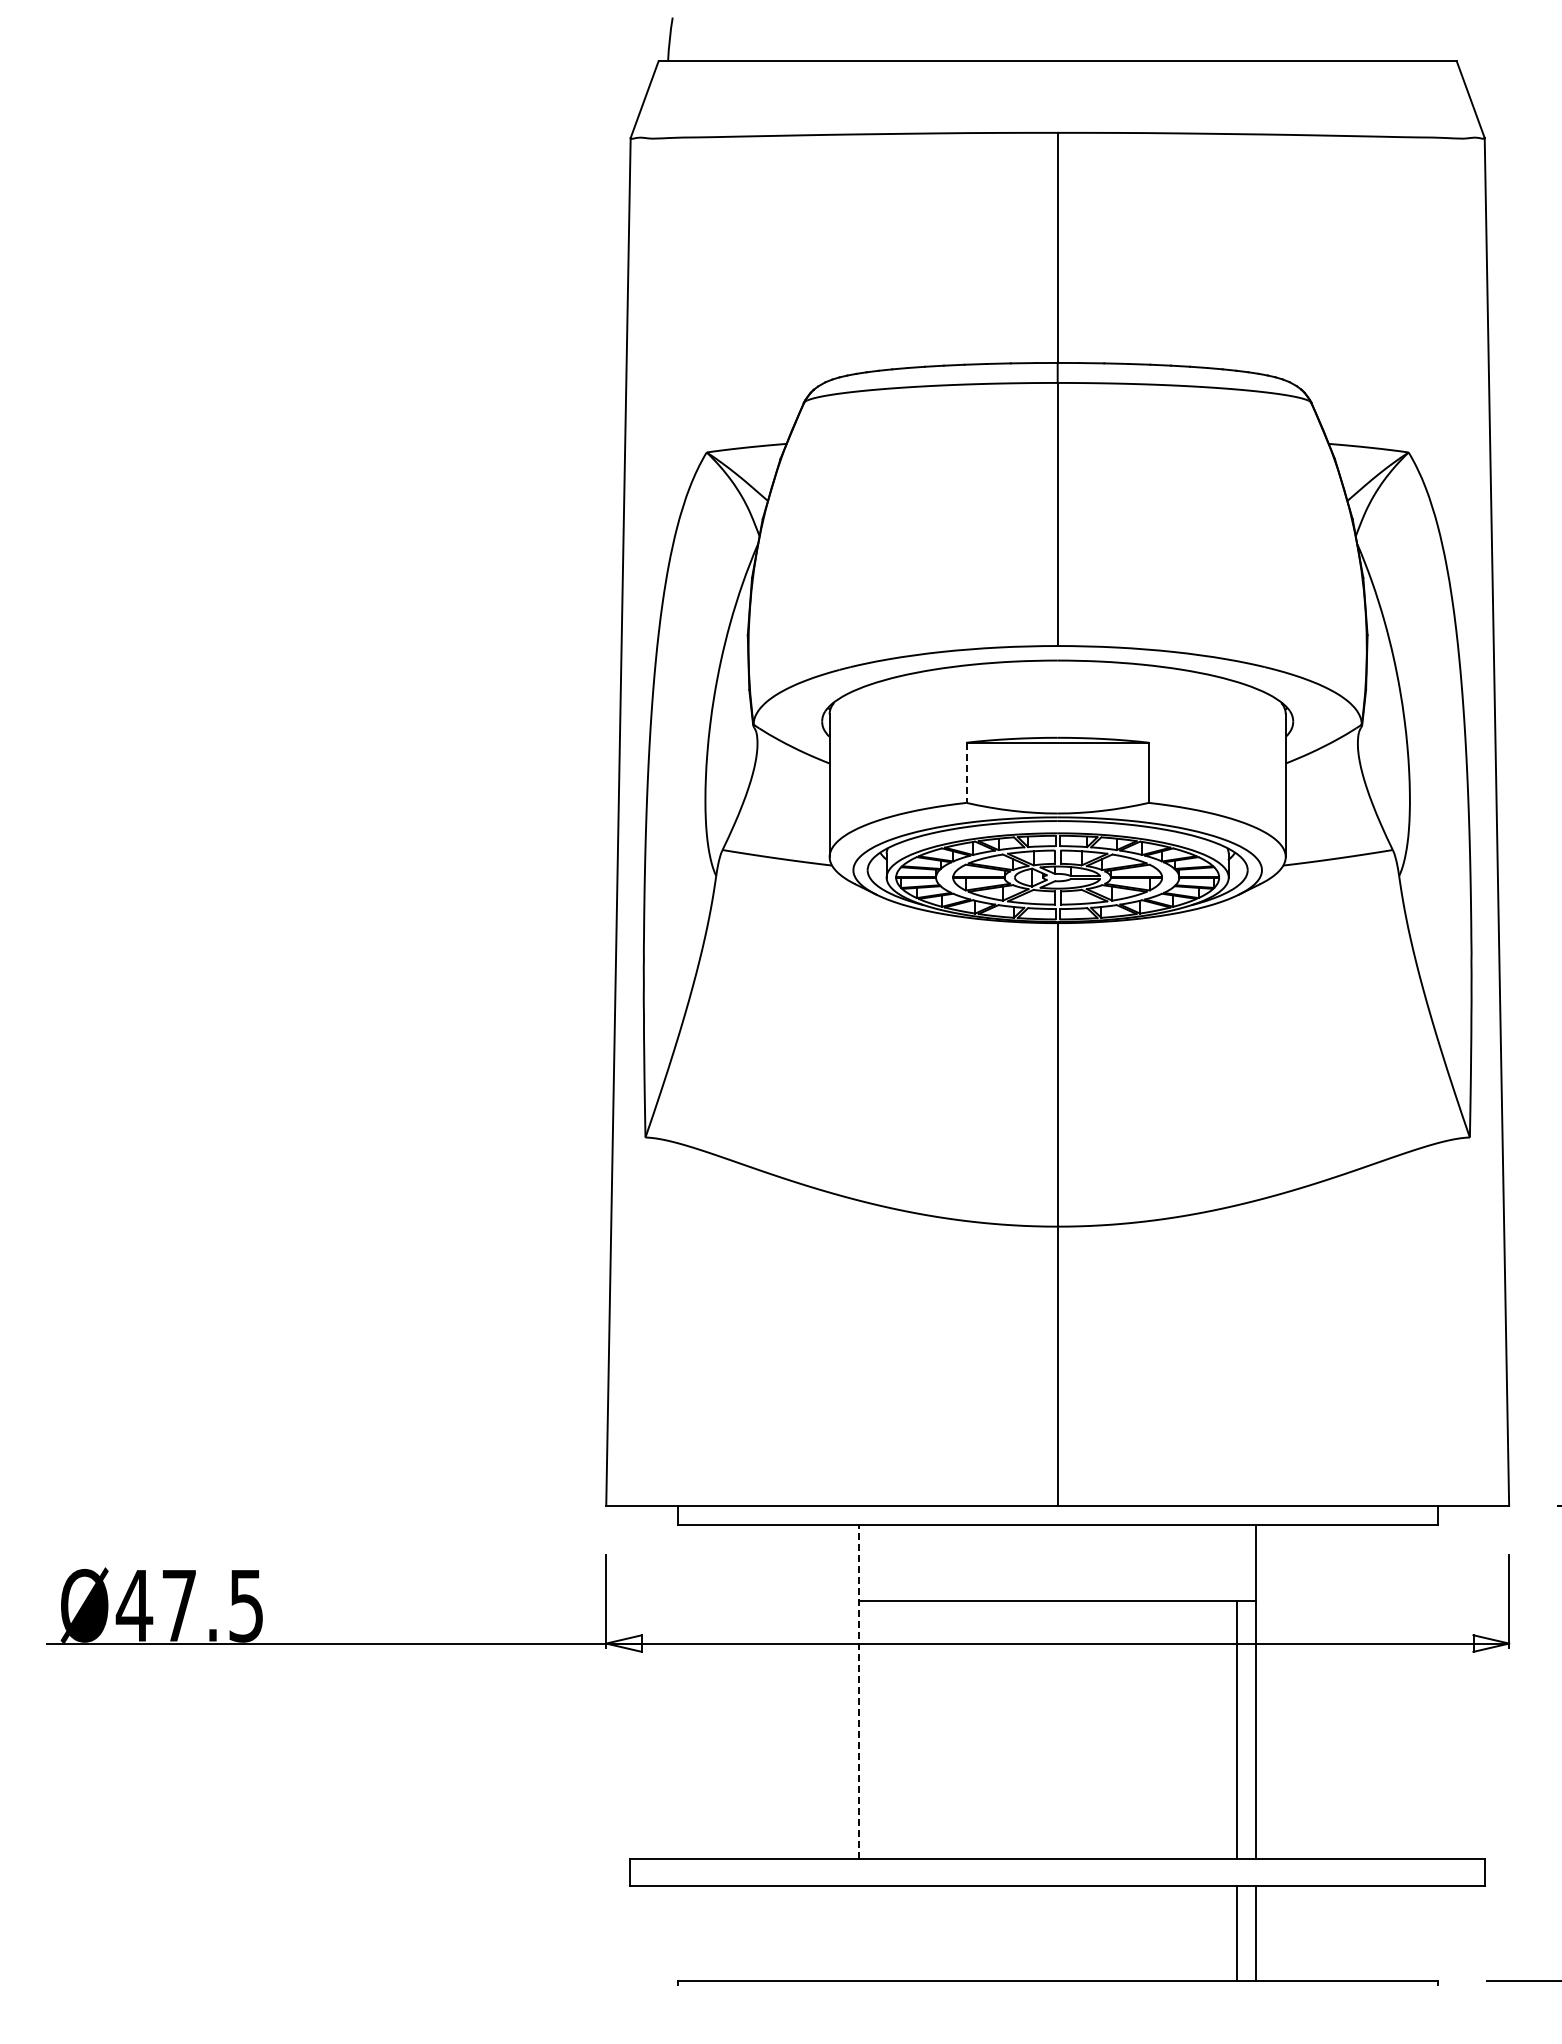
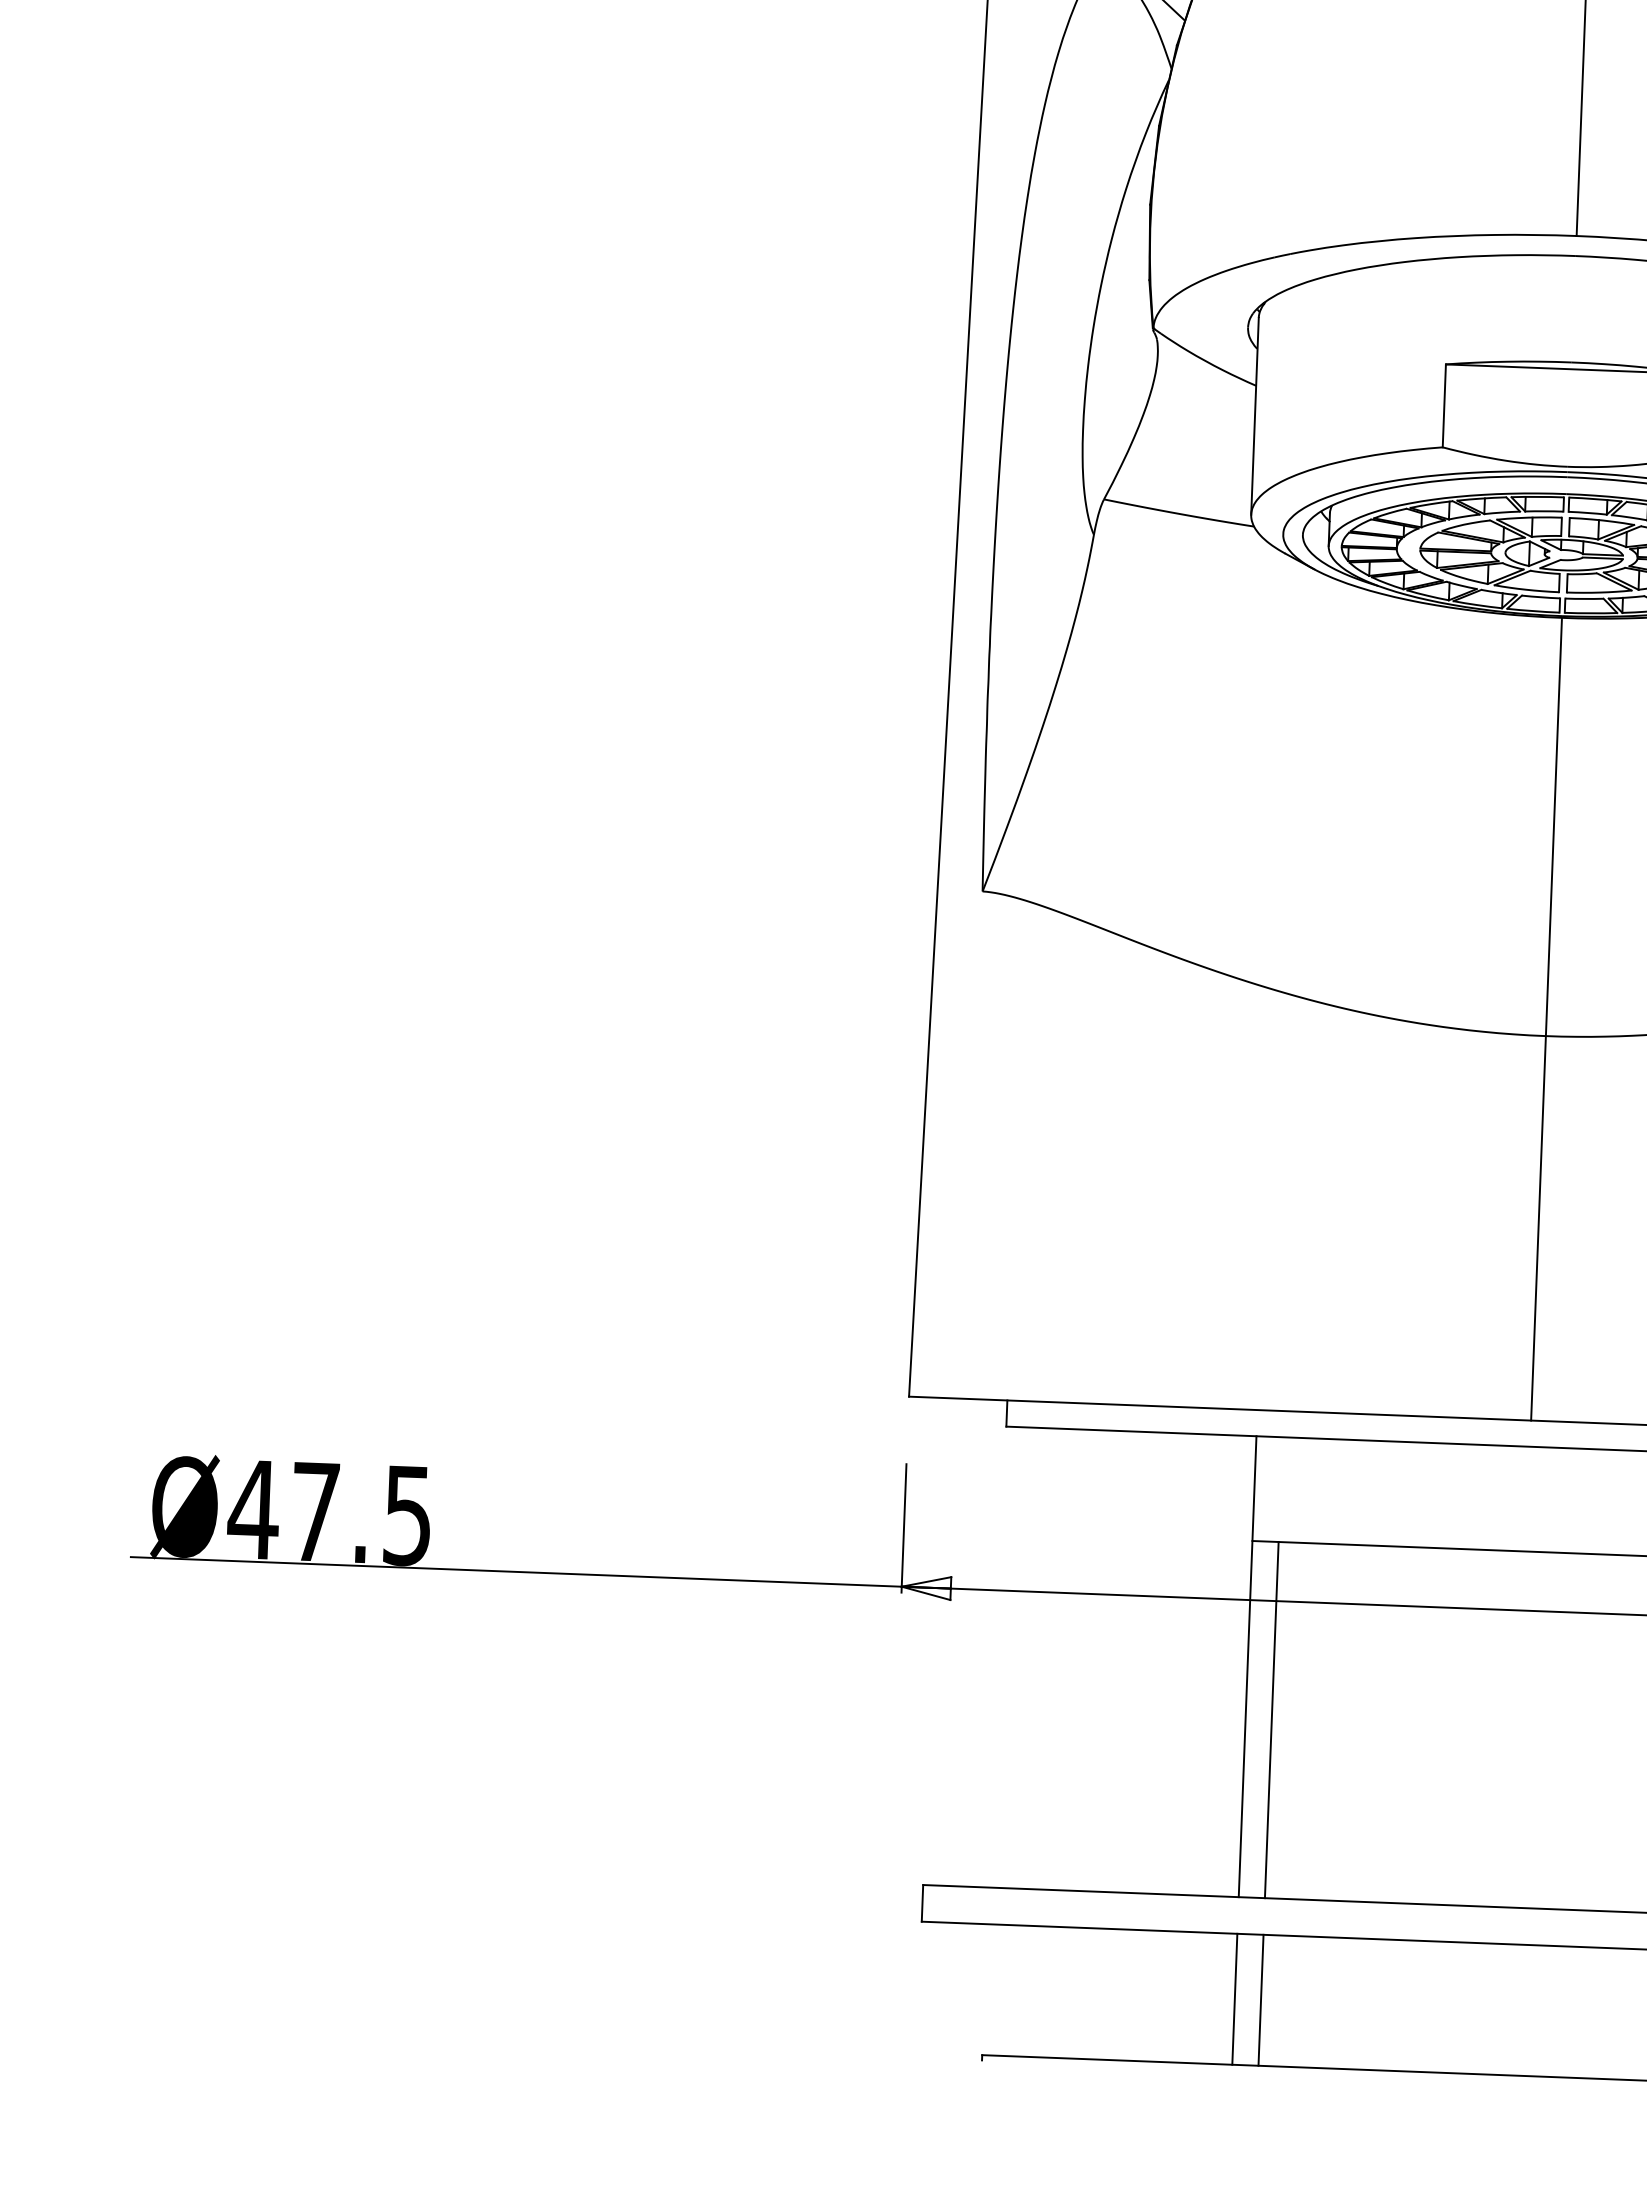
line: (966, 773) -> (1444, 406), dashed -> solid
line: (859, 1691) -> (1248, 1666), dashed -> solid
line: (878, 1729) -> (1272, 1719), added
line: (859, 1932) -> (1235, 1998), added
line: (878, 1932) -> (1261, 1999), added

